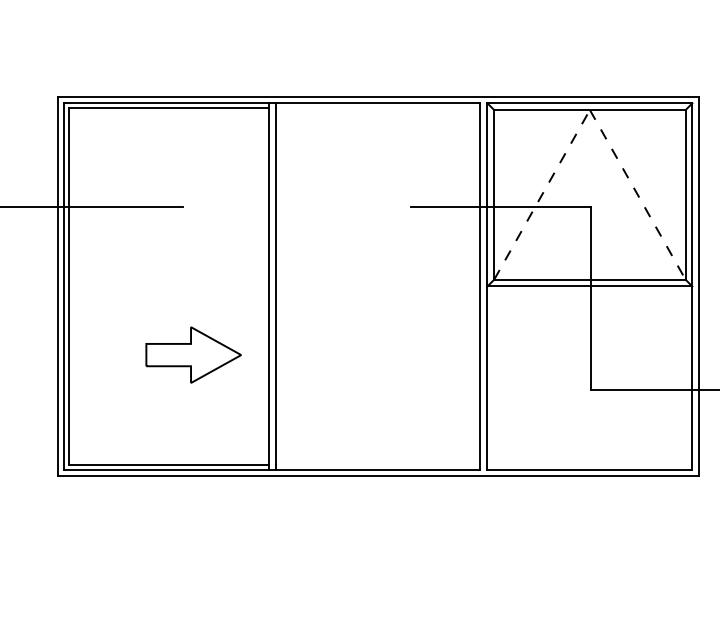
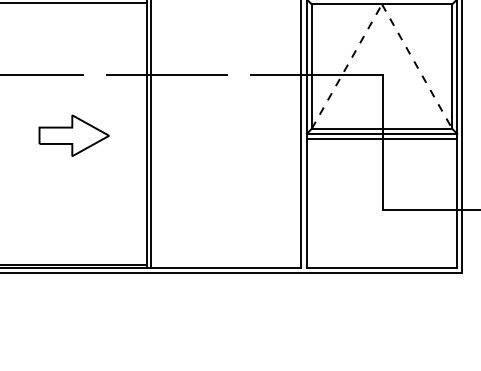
line: (296, 206) -> (166, 75), added
line: (589, 293) -> (381, 139), added
part: (193, 354) -> (74, 135), moved

